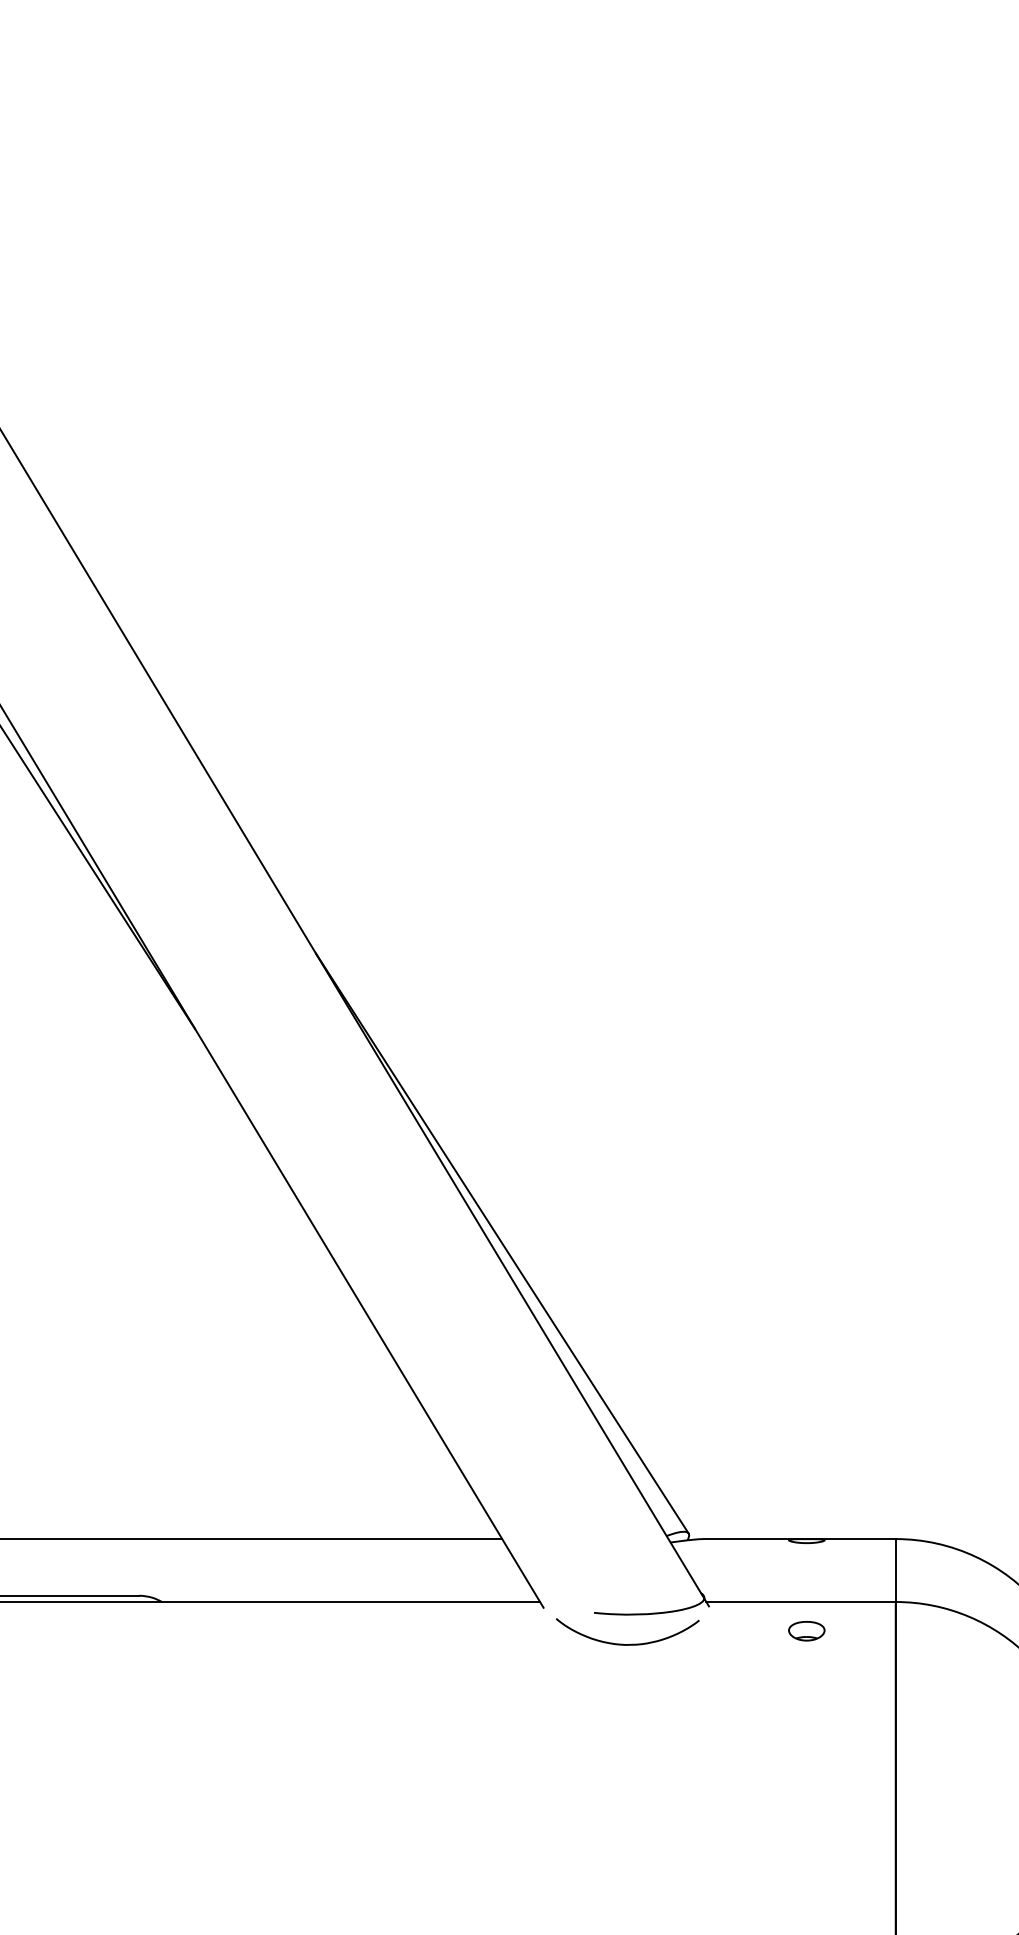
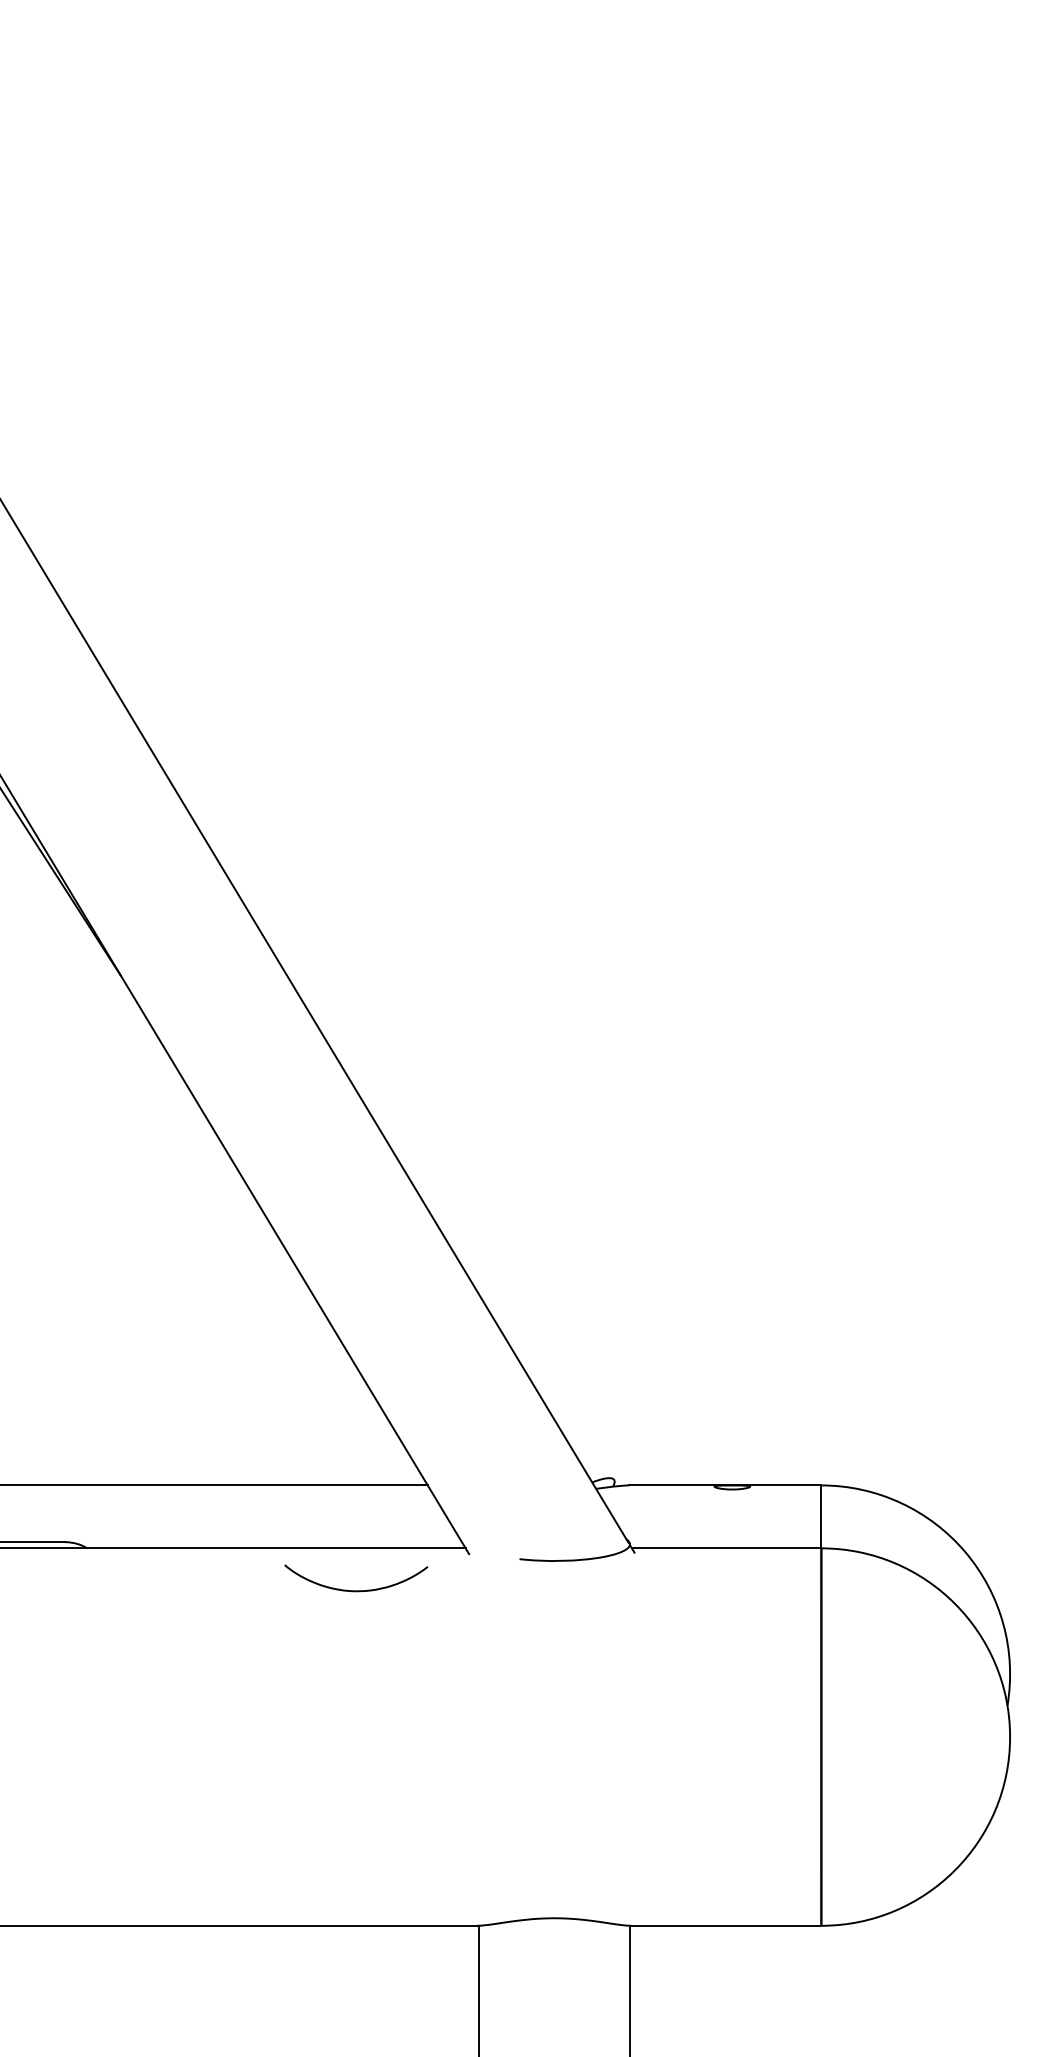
line: (501, 1243) -> (427, 1189), removed
part: (805, 1631) -> (731, 1577), removed
curve: (627, 1644) -> (356, 1590), moved

